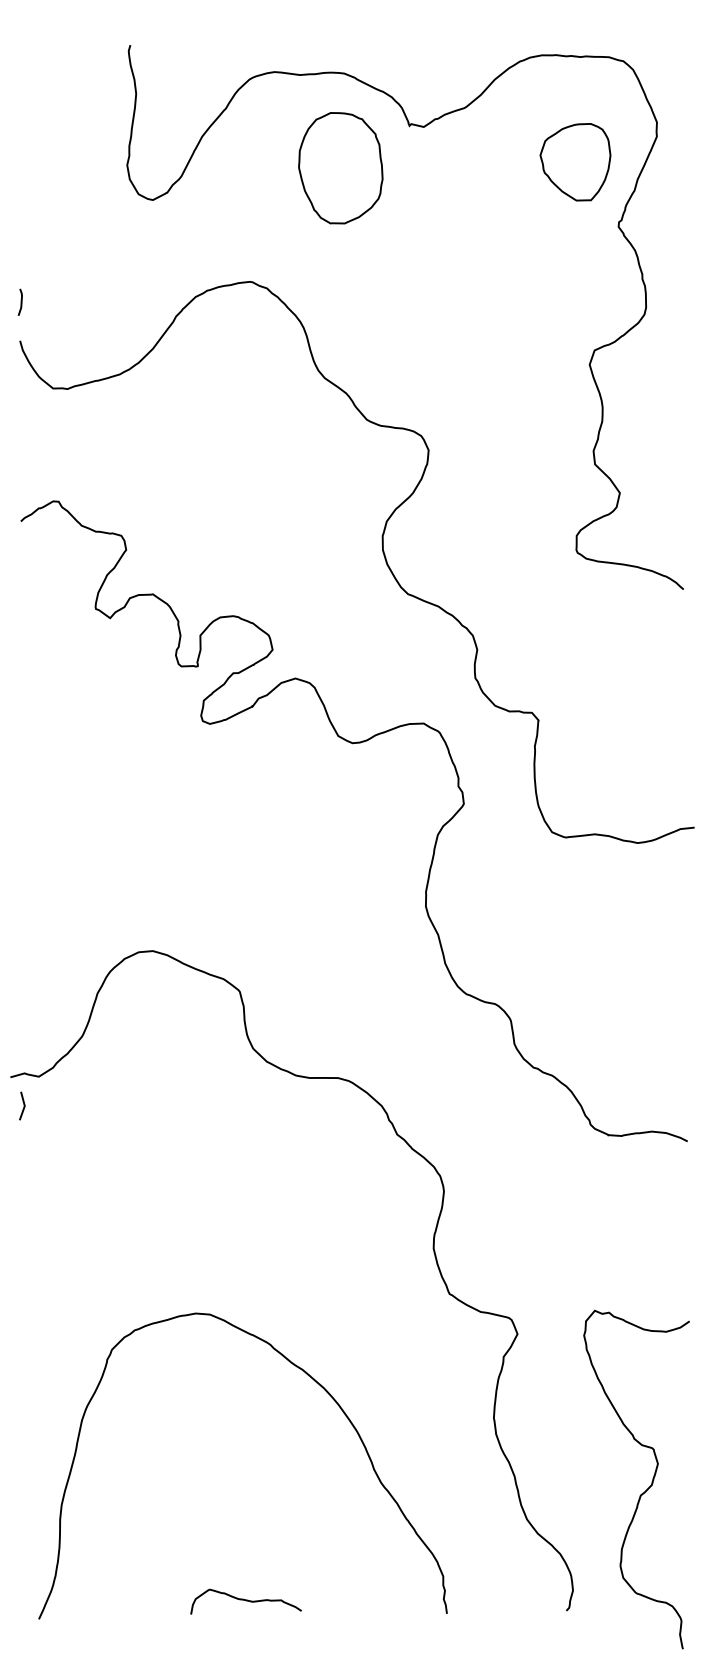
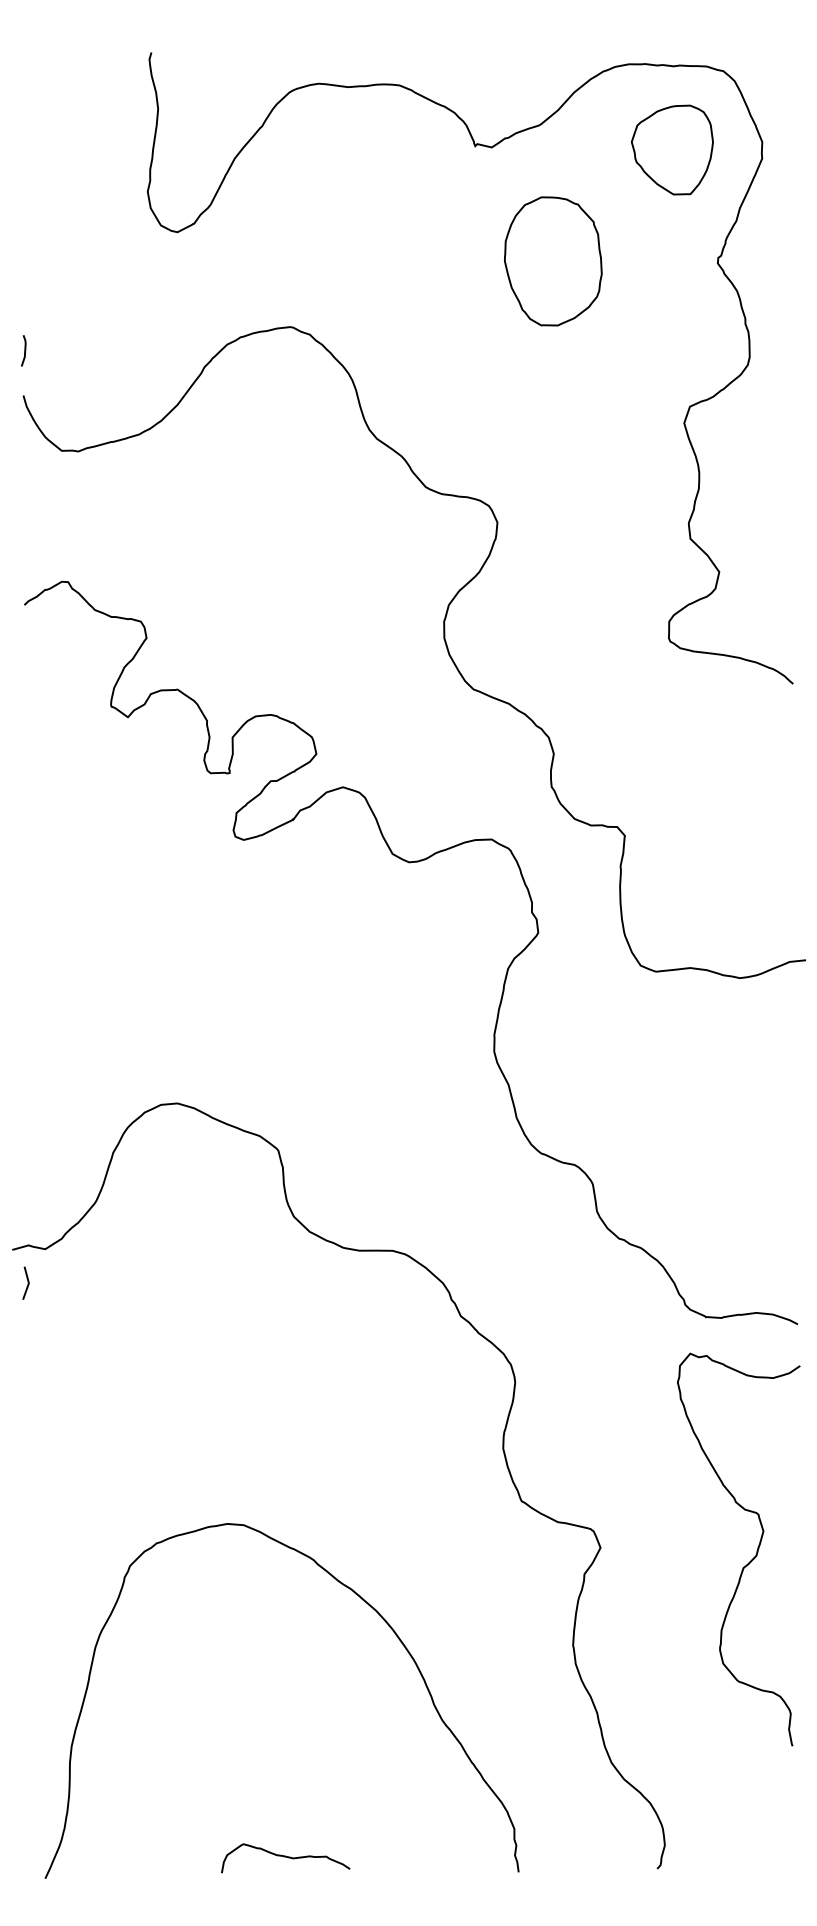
part: (575, 162) -> (672, 150), moved
part: (340, 168) -> (552, 261), moved
curve: (646, 1489) -> (750, 1561), moved

